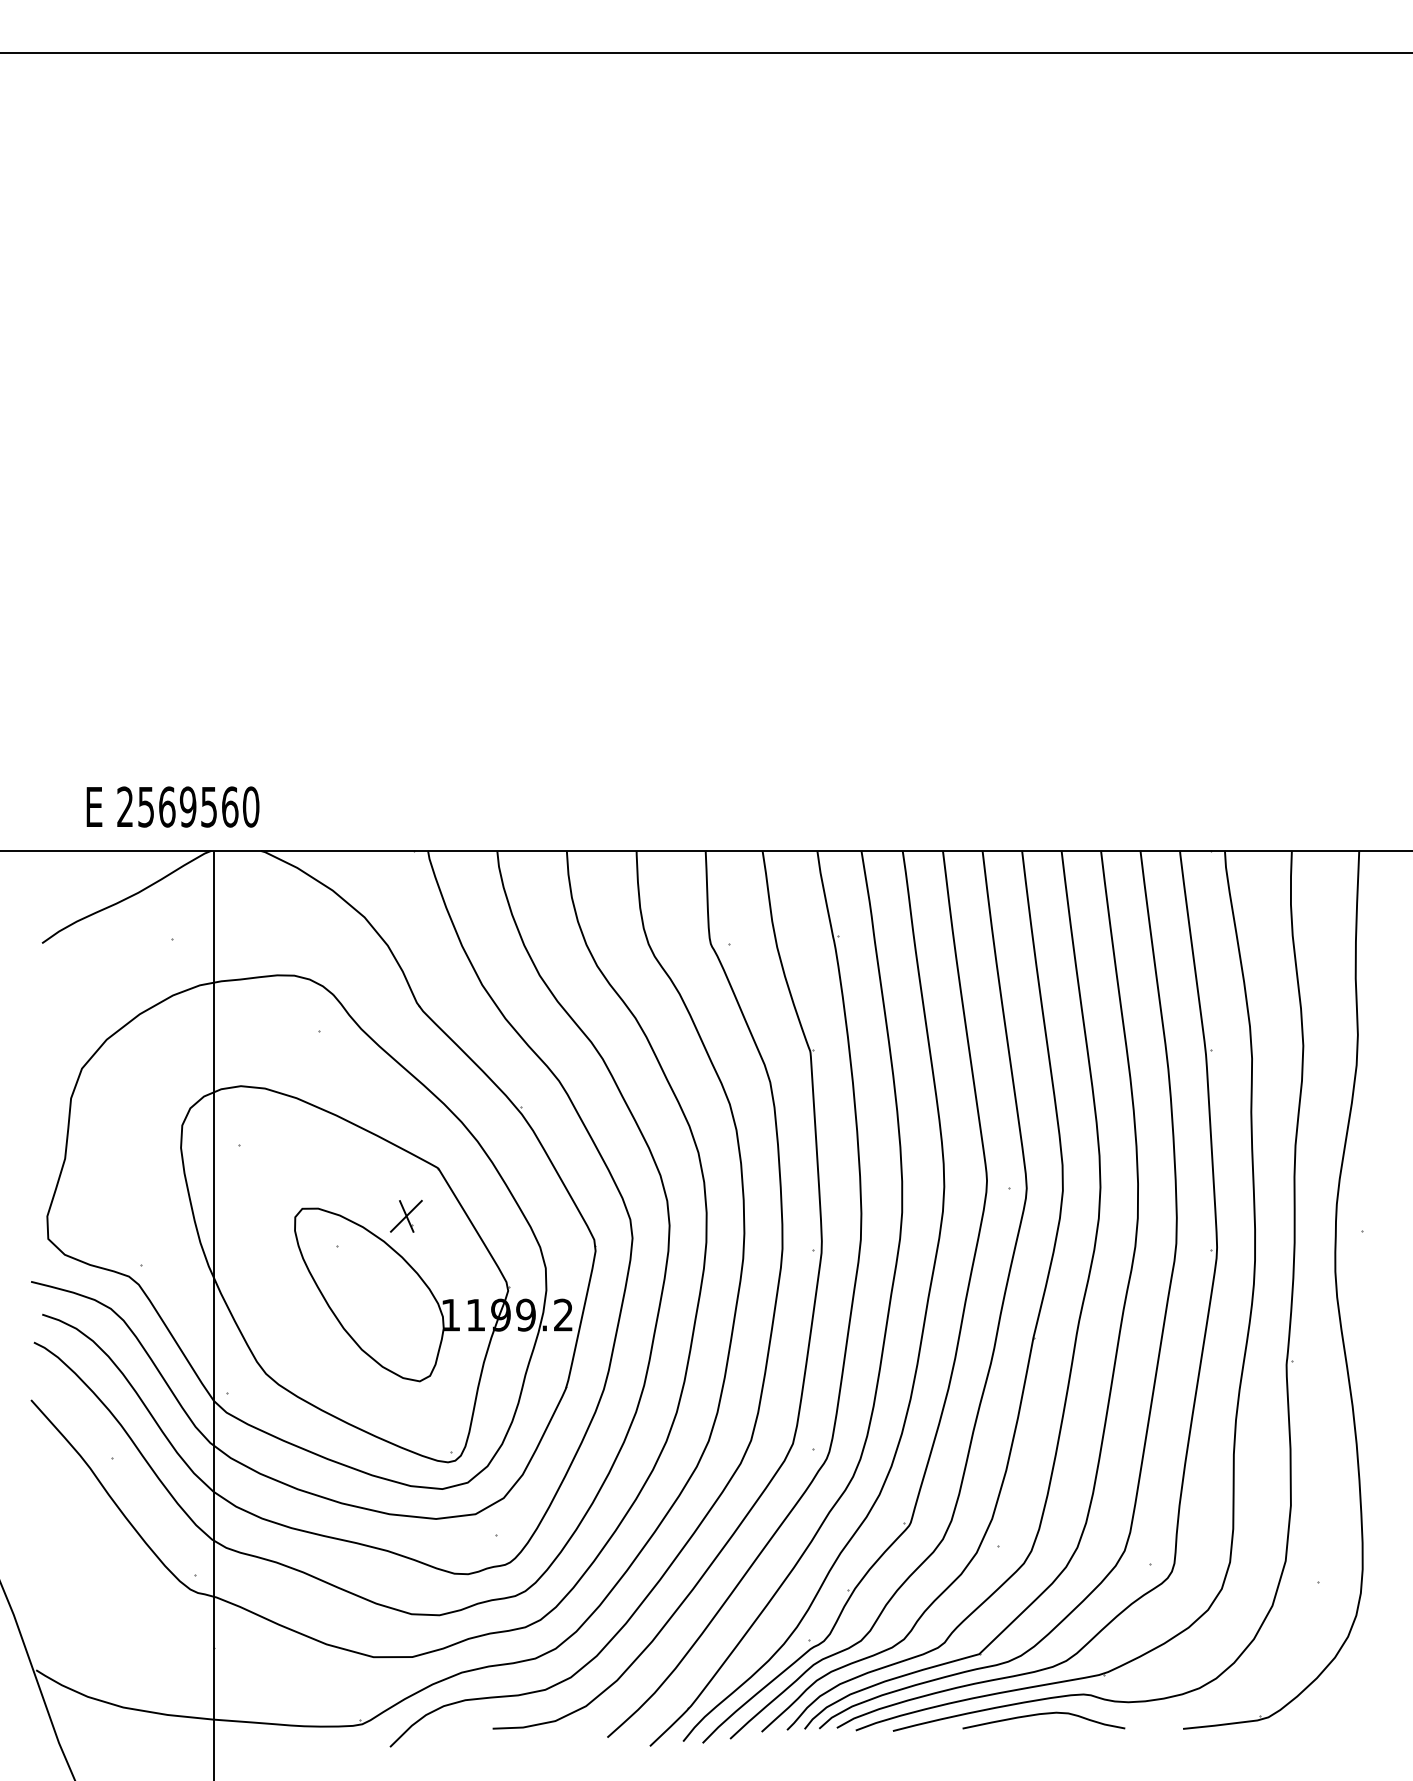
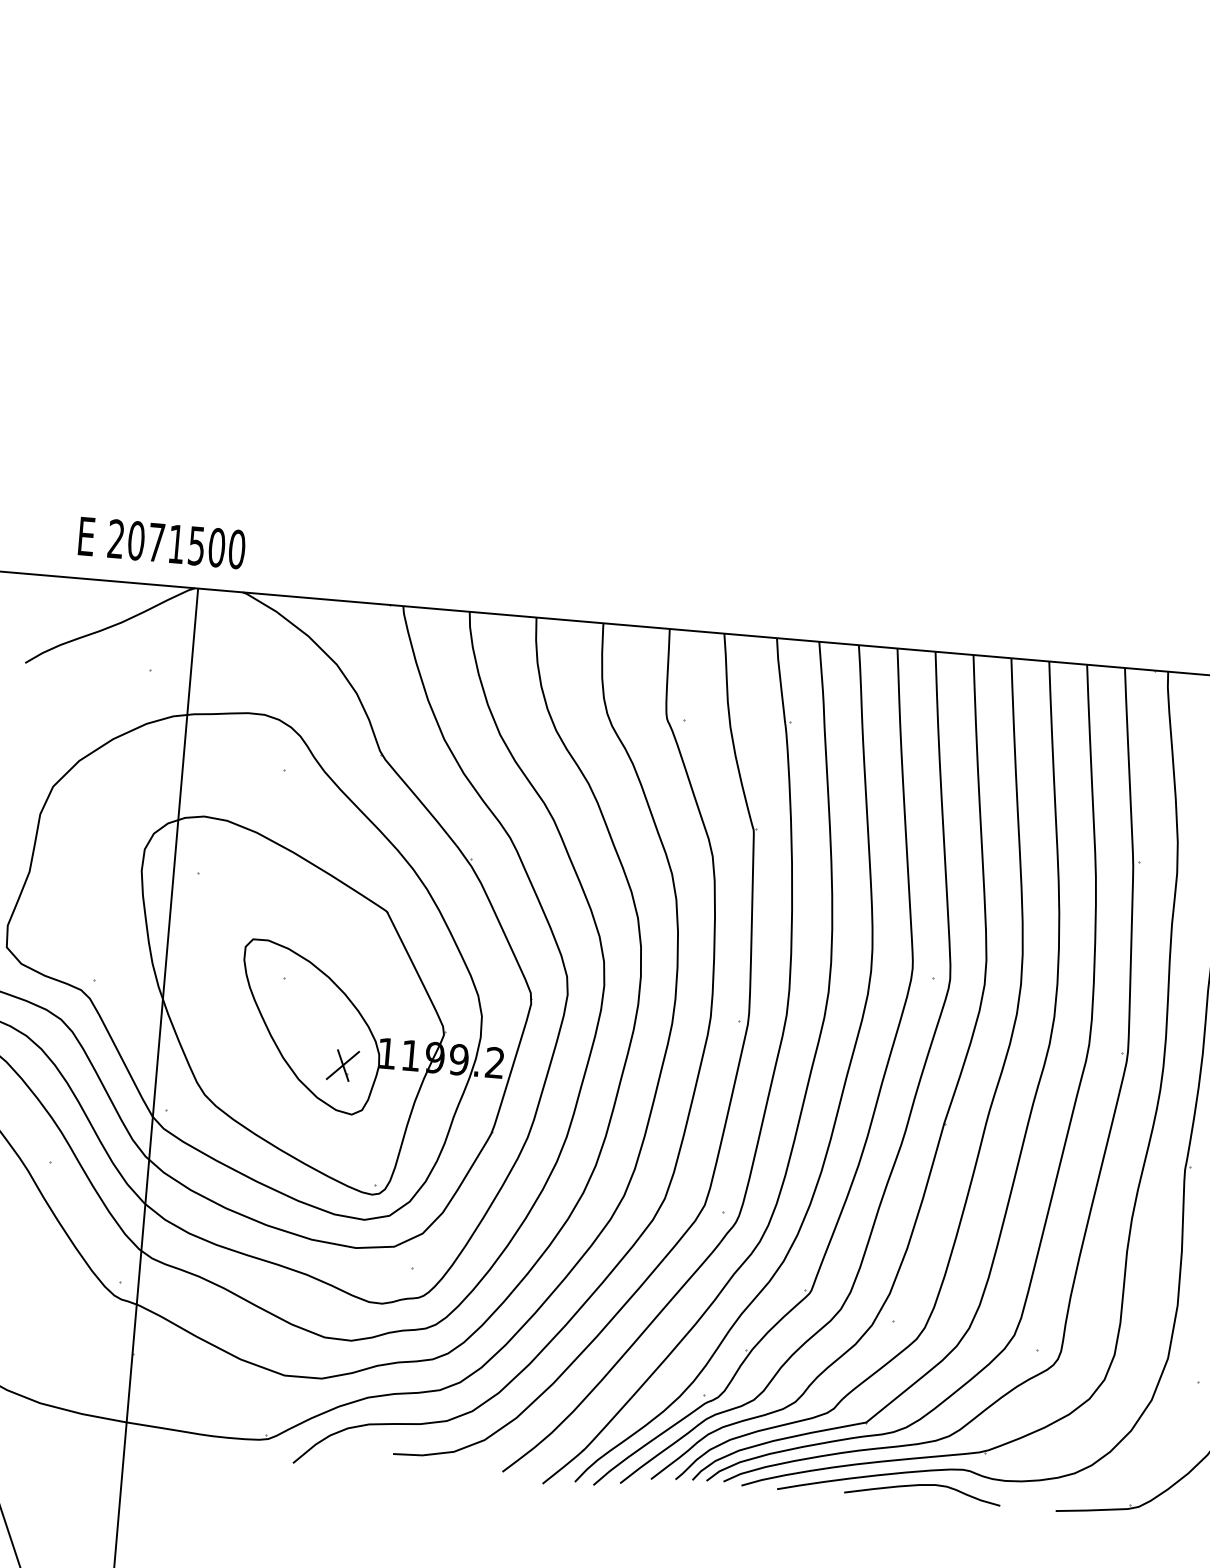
text: (188, 806) -> (176, 543), 2569560 -> 2071500
part: (405, 1215) -> (342, 1064), moved

